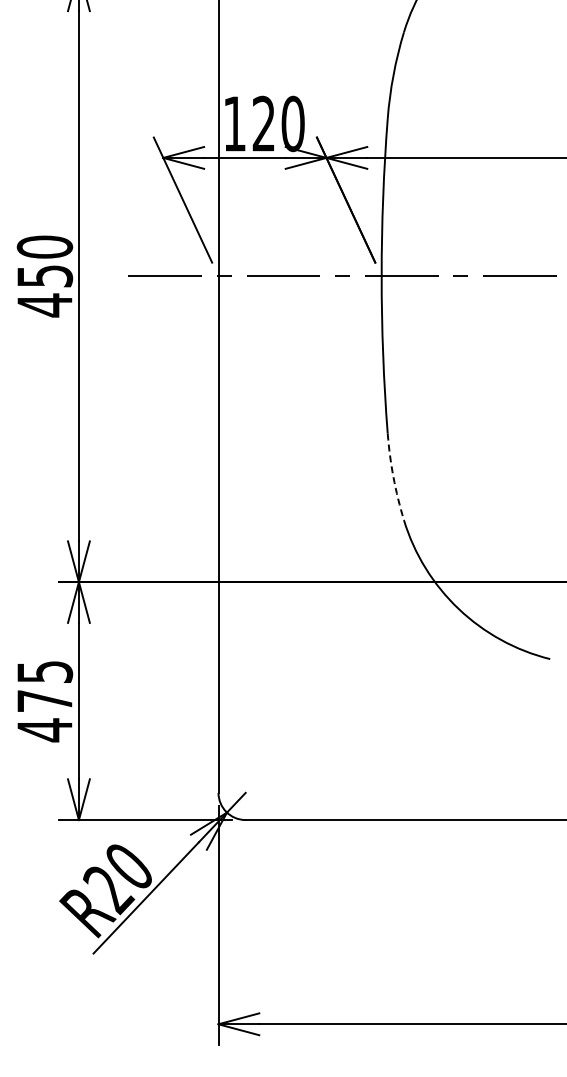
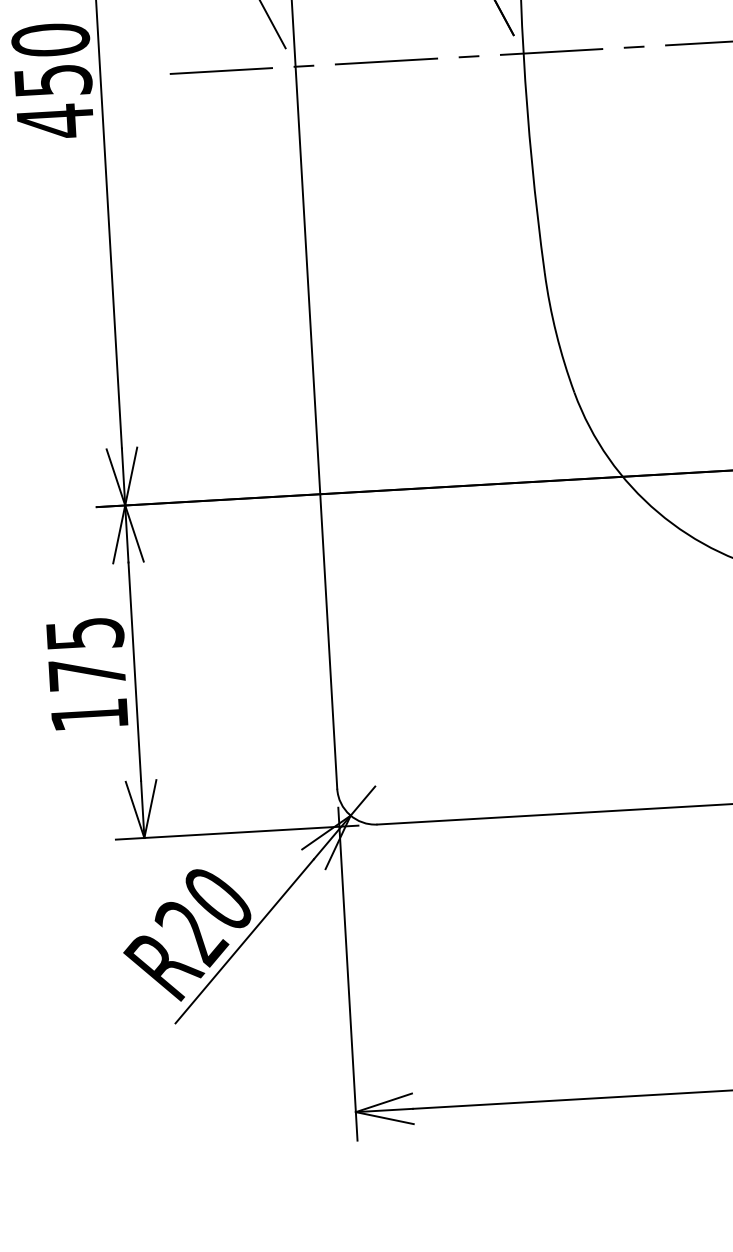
arc: (393, 477) -> (556, 333), dashed -> solid
text: (44, 730) -> (89, 715), 475 -> 175

